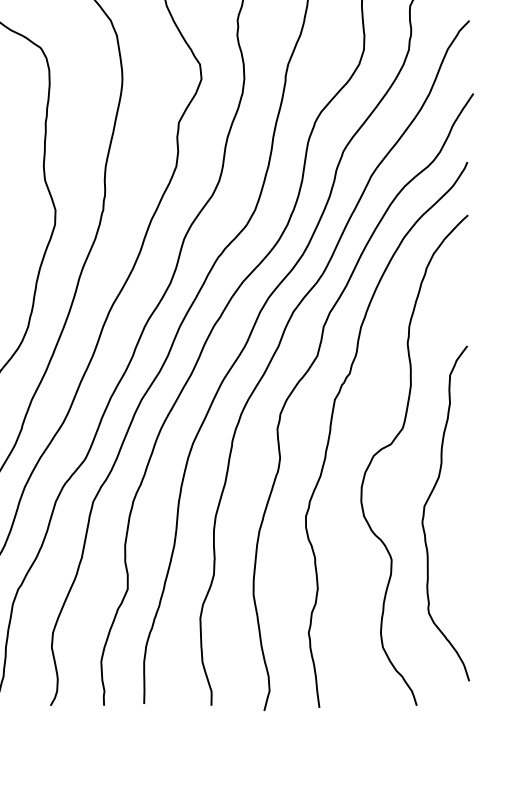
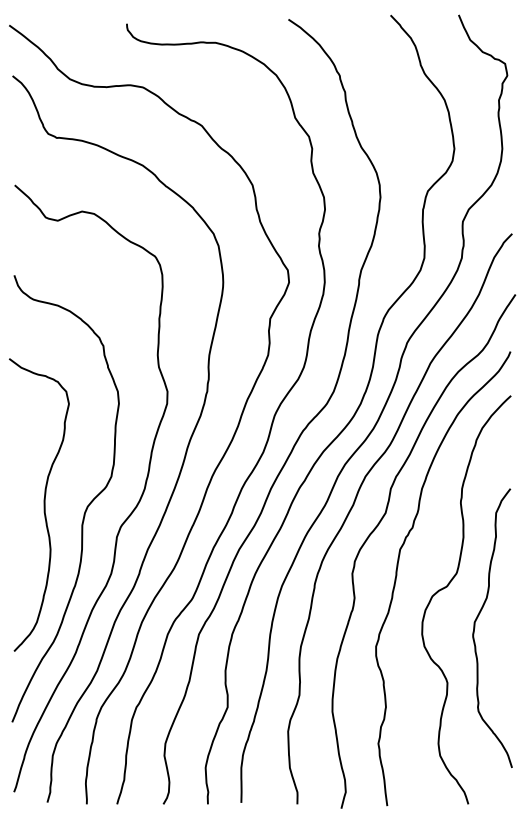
curve: (427, 503) -> (477, 619), moved

